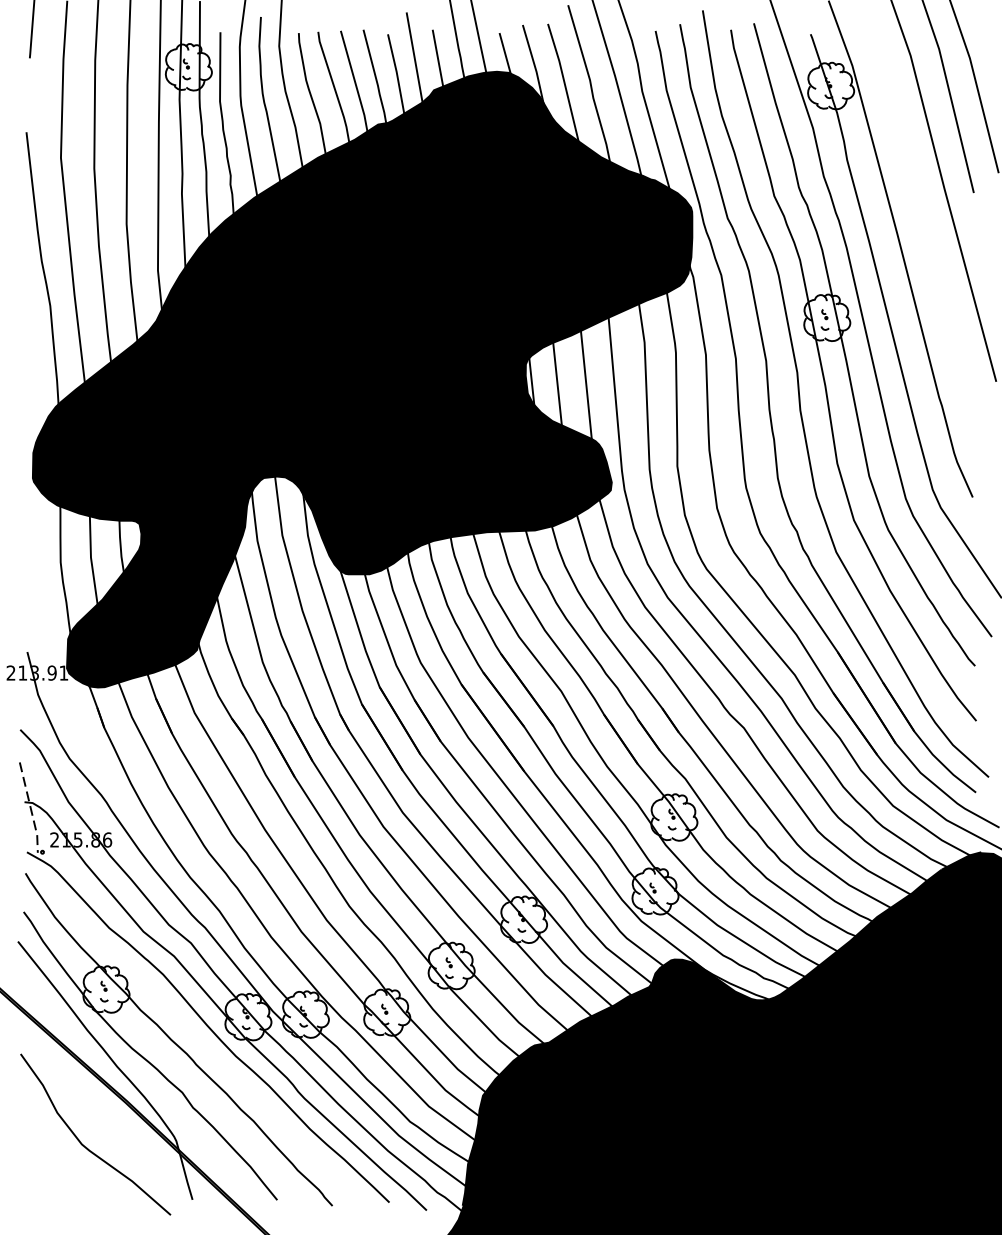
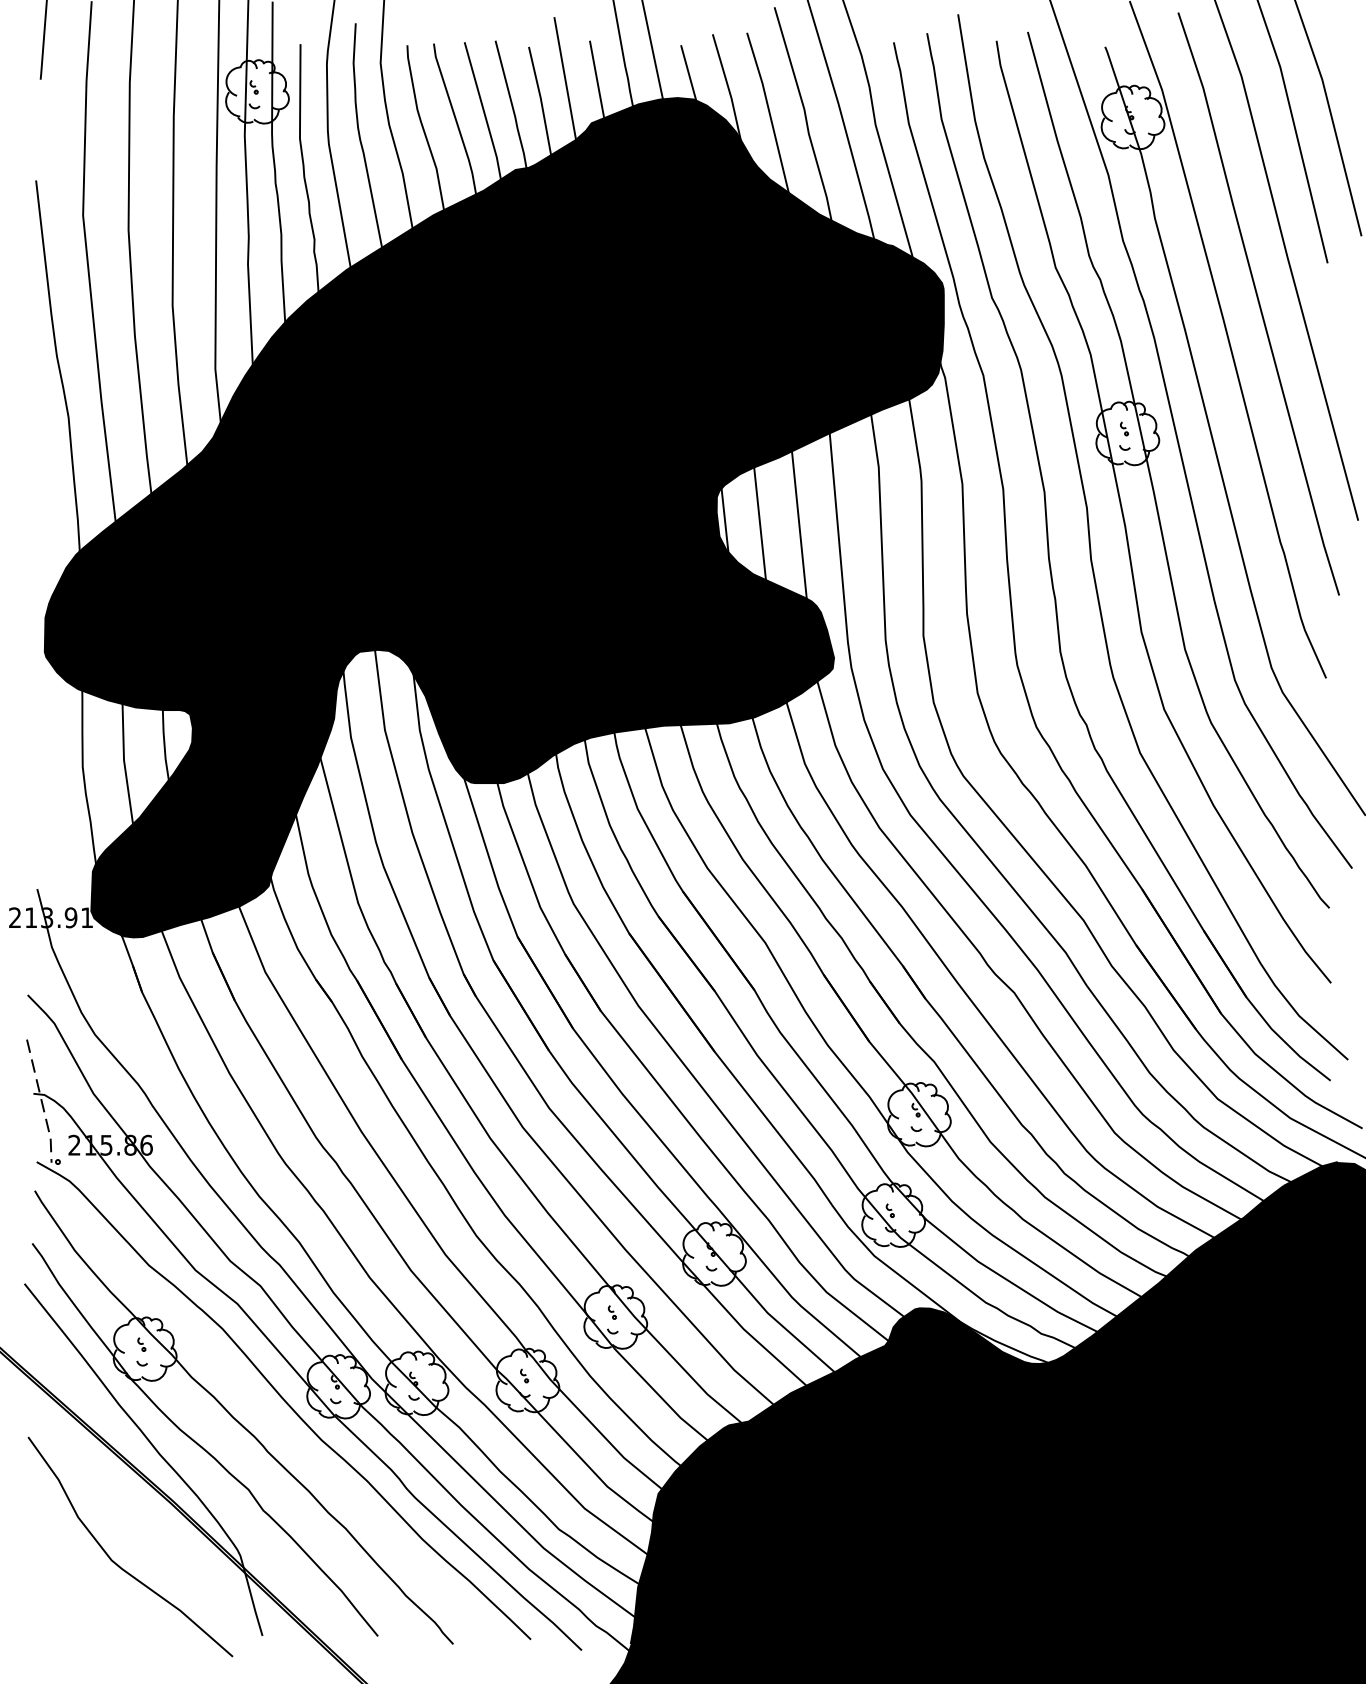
curve: (923, 222) -> (1258, 303), added

